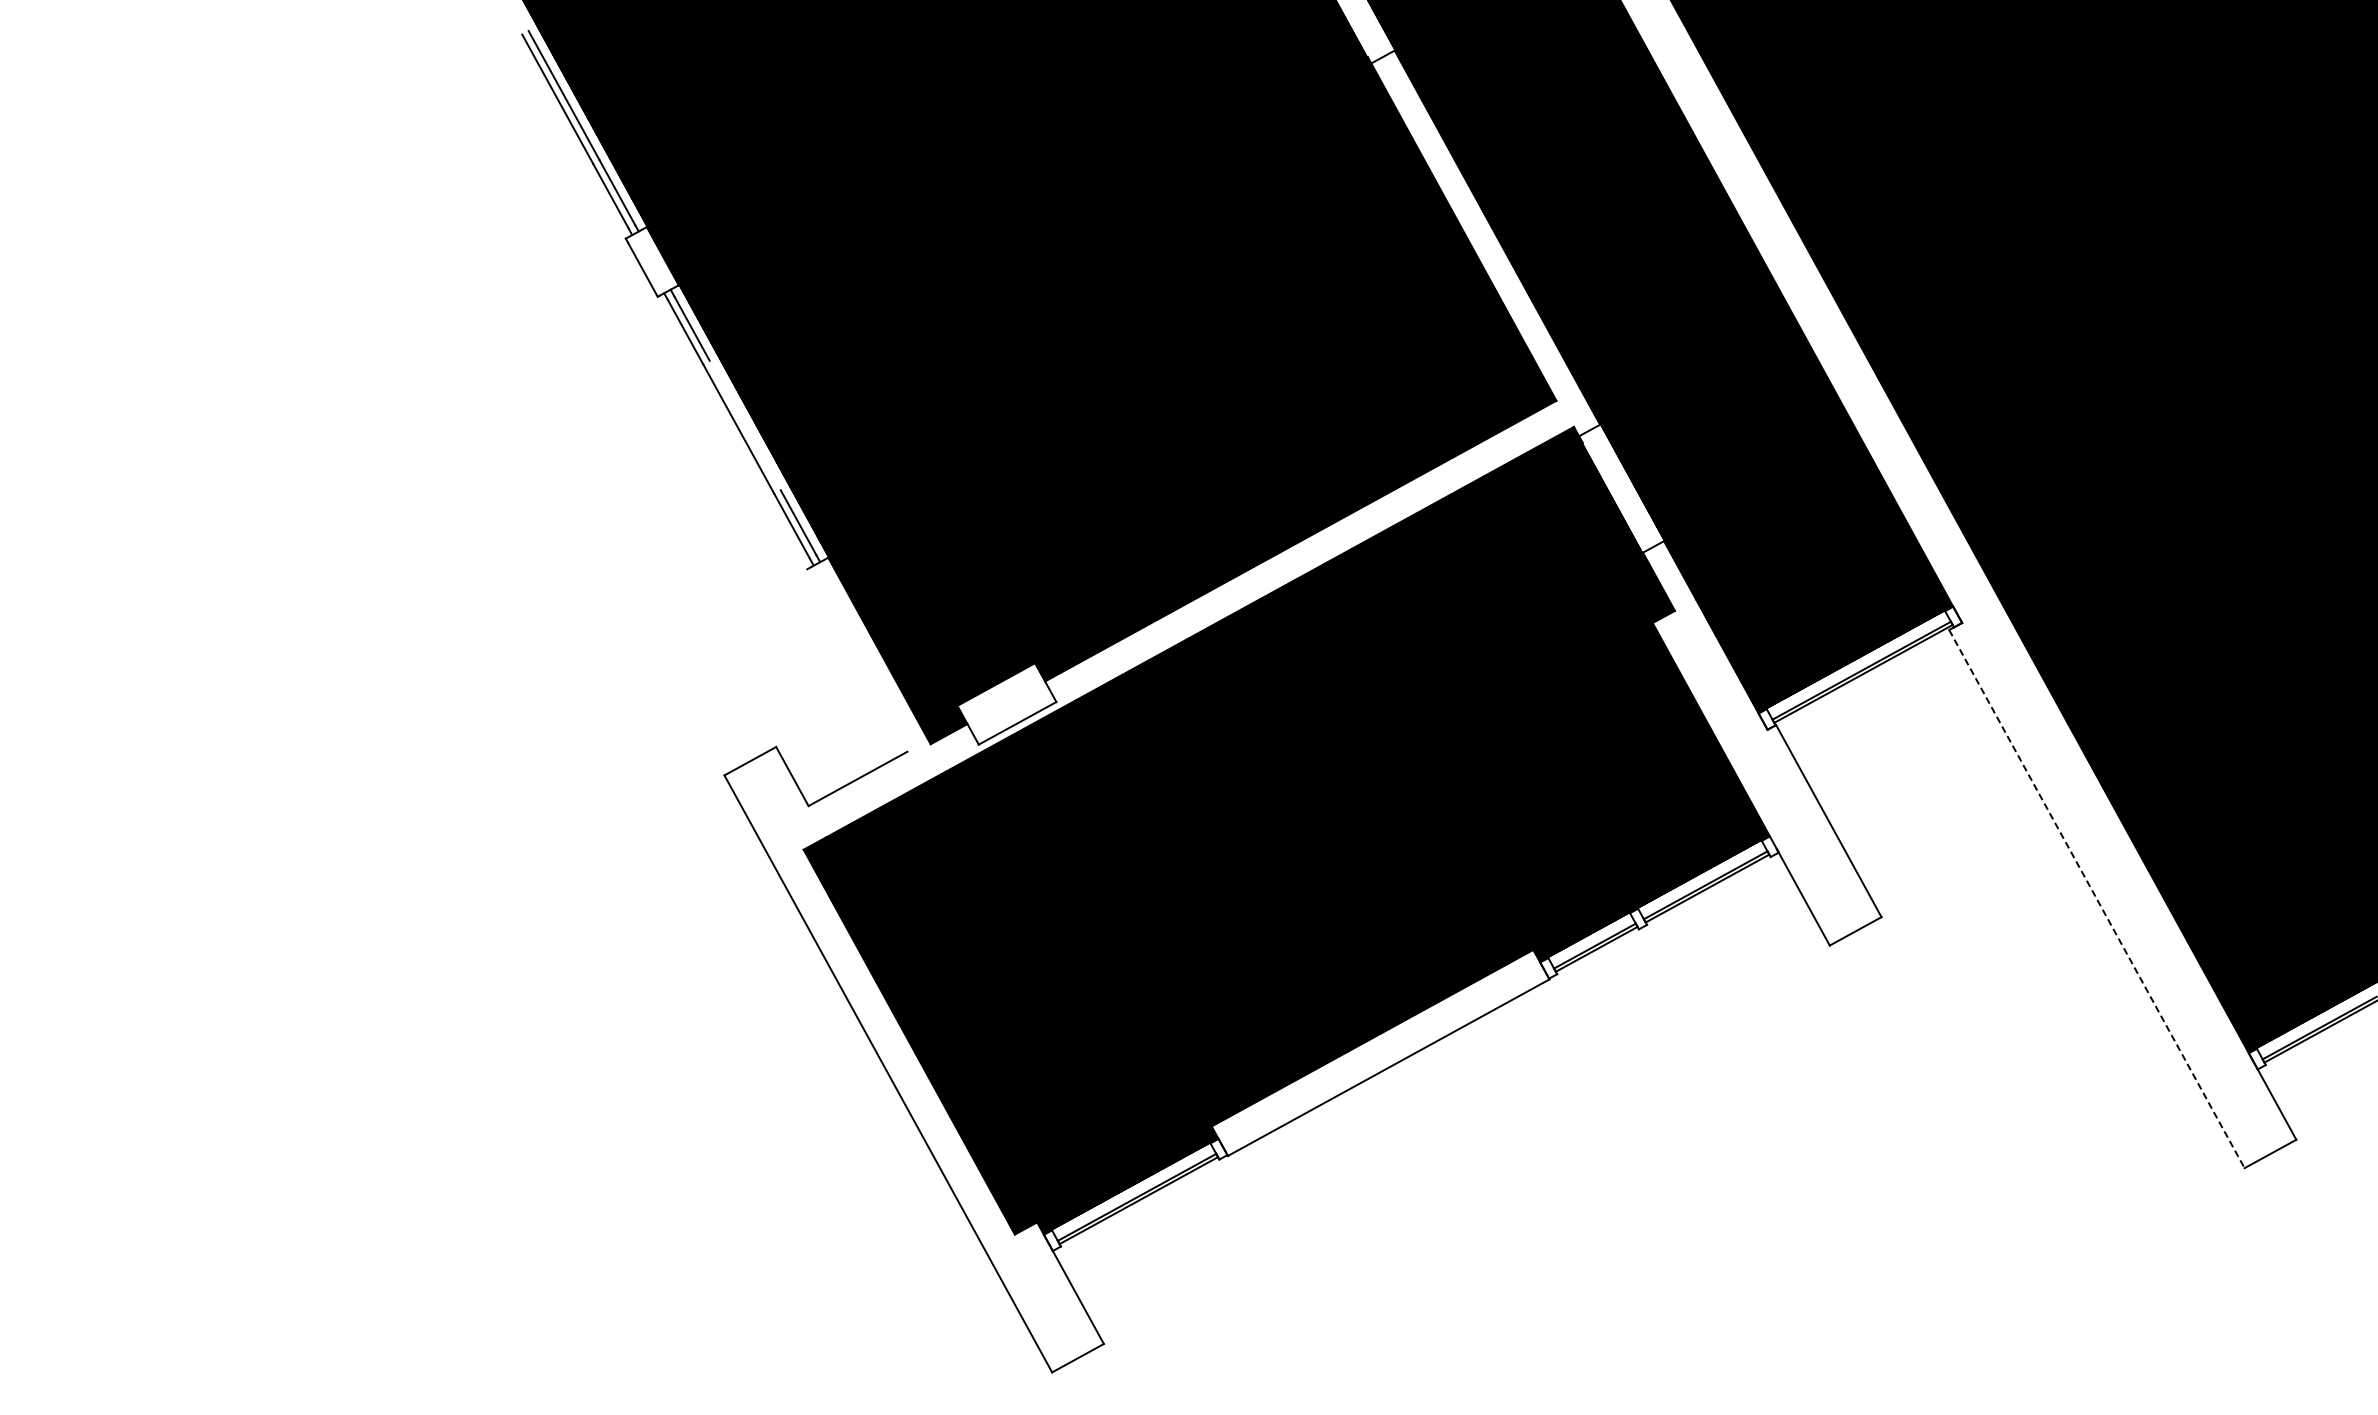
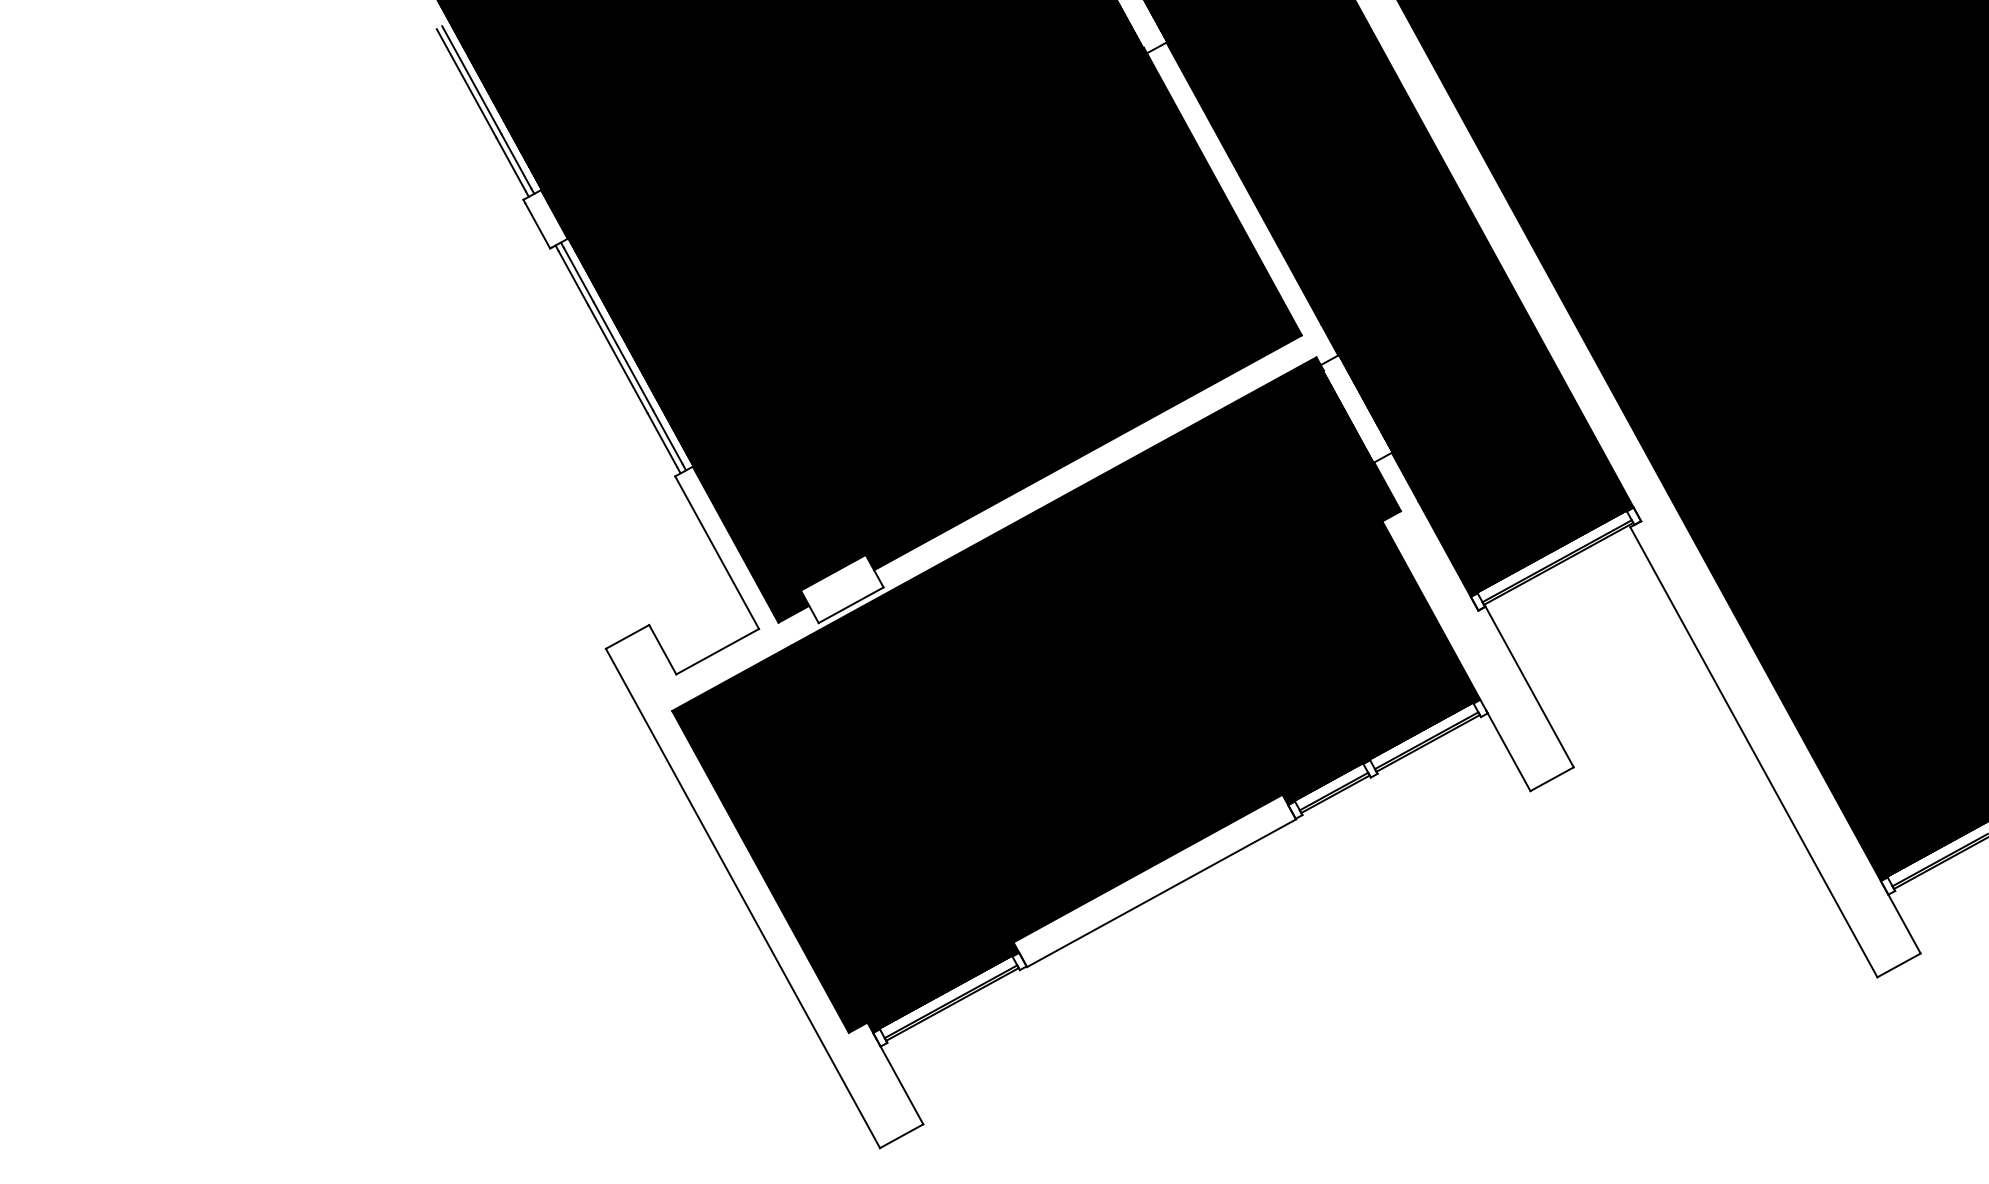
line: (744, 425) -> (622, 356), added
line: (857, 660) -> (717, 552), added
line: (2096, 899) -> (1753, 752), dashed -> solid

